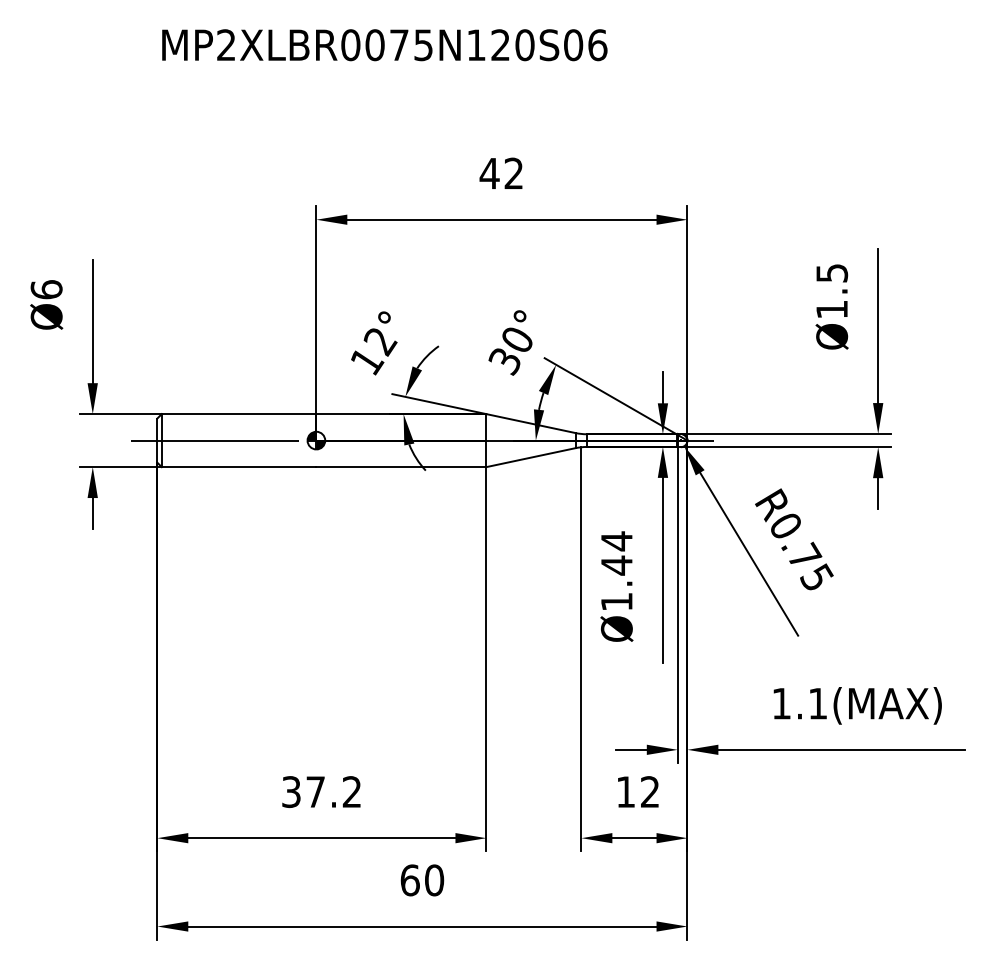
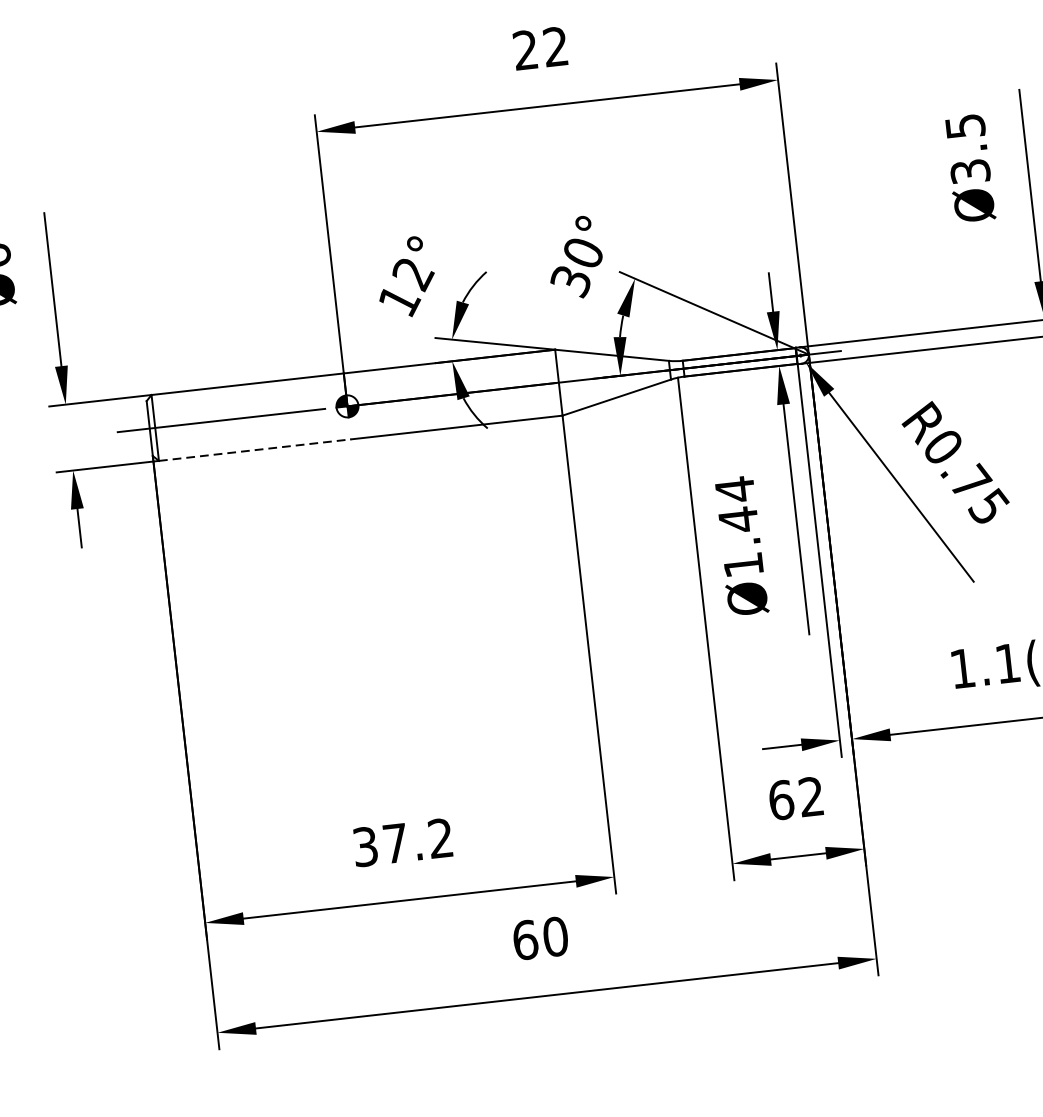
text: (489, 172) -> (525, 48), 42 -> 22
text: (832, 309) -> (970, 171), Ø1.5 -> Ø3.5
line: (239, 467) -> (255, 450), solid -> dashed
text: (625, 792) -> (780, 800), 12 -> 62

